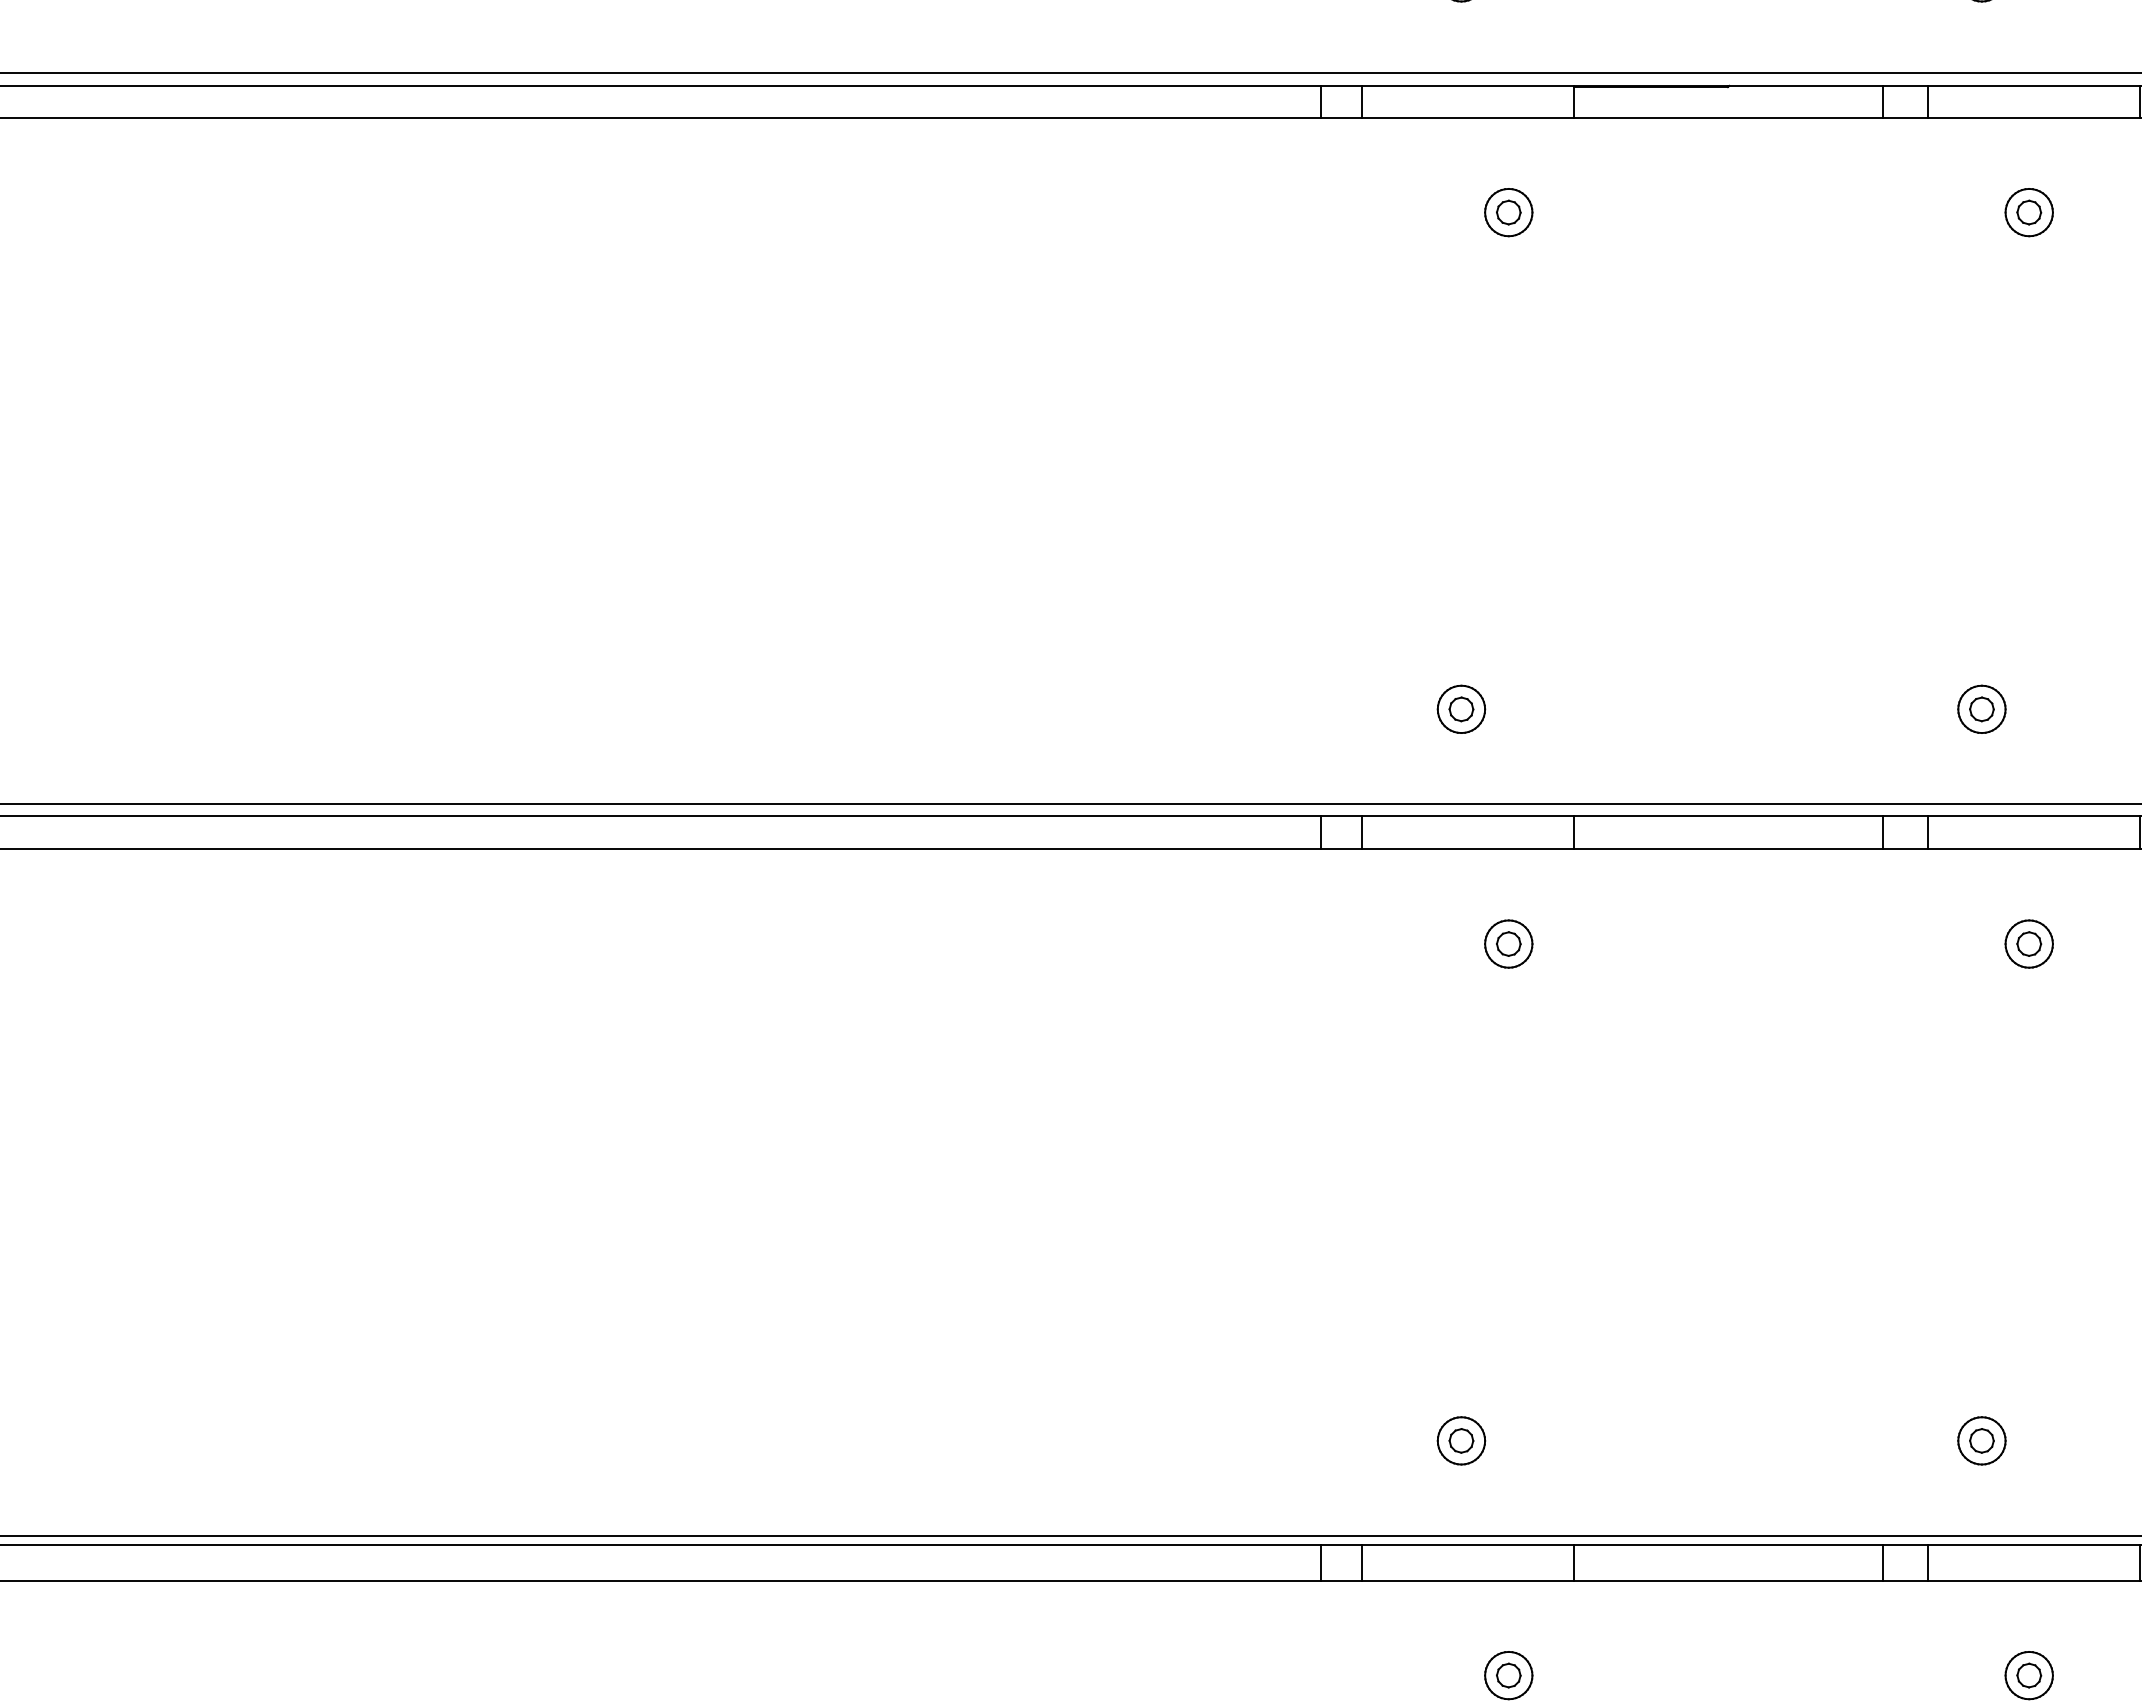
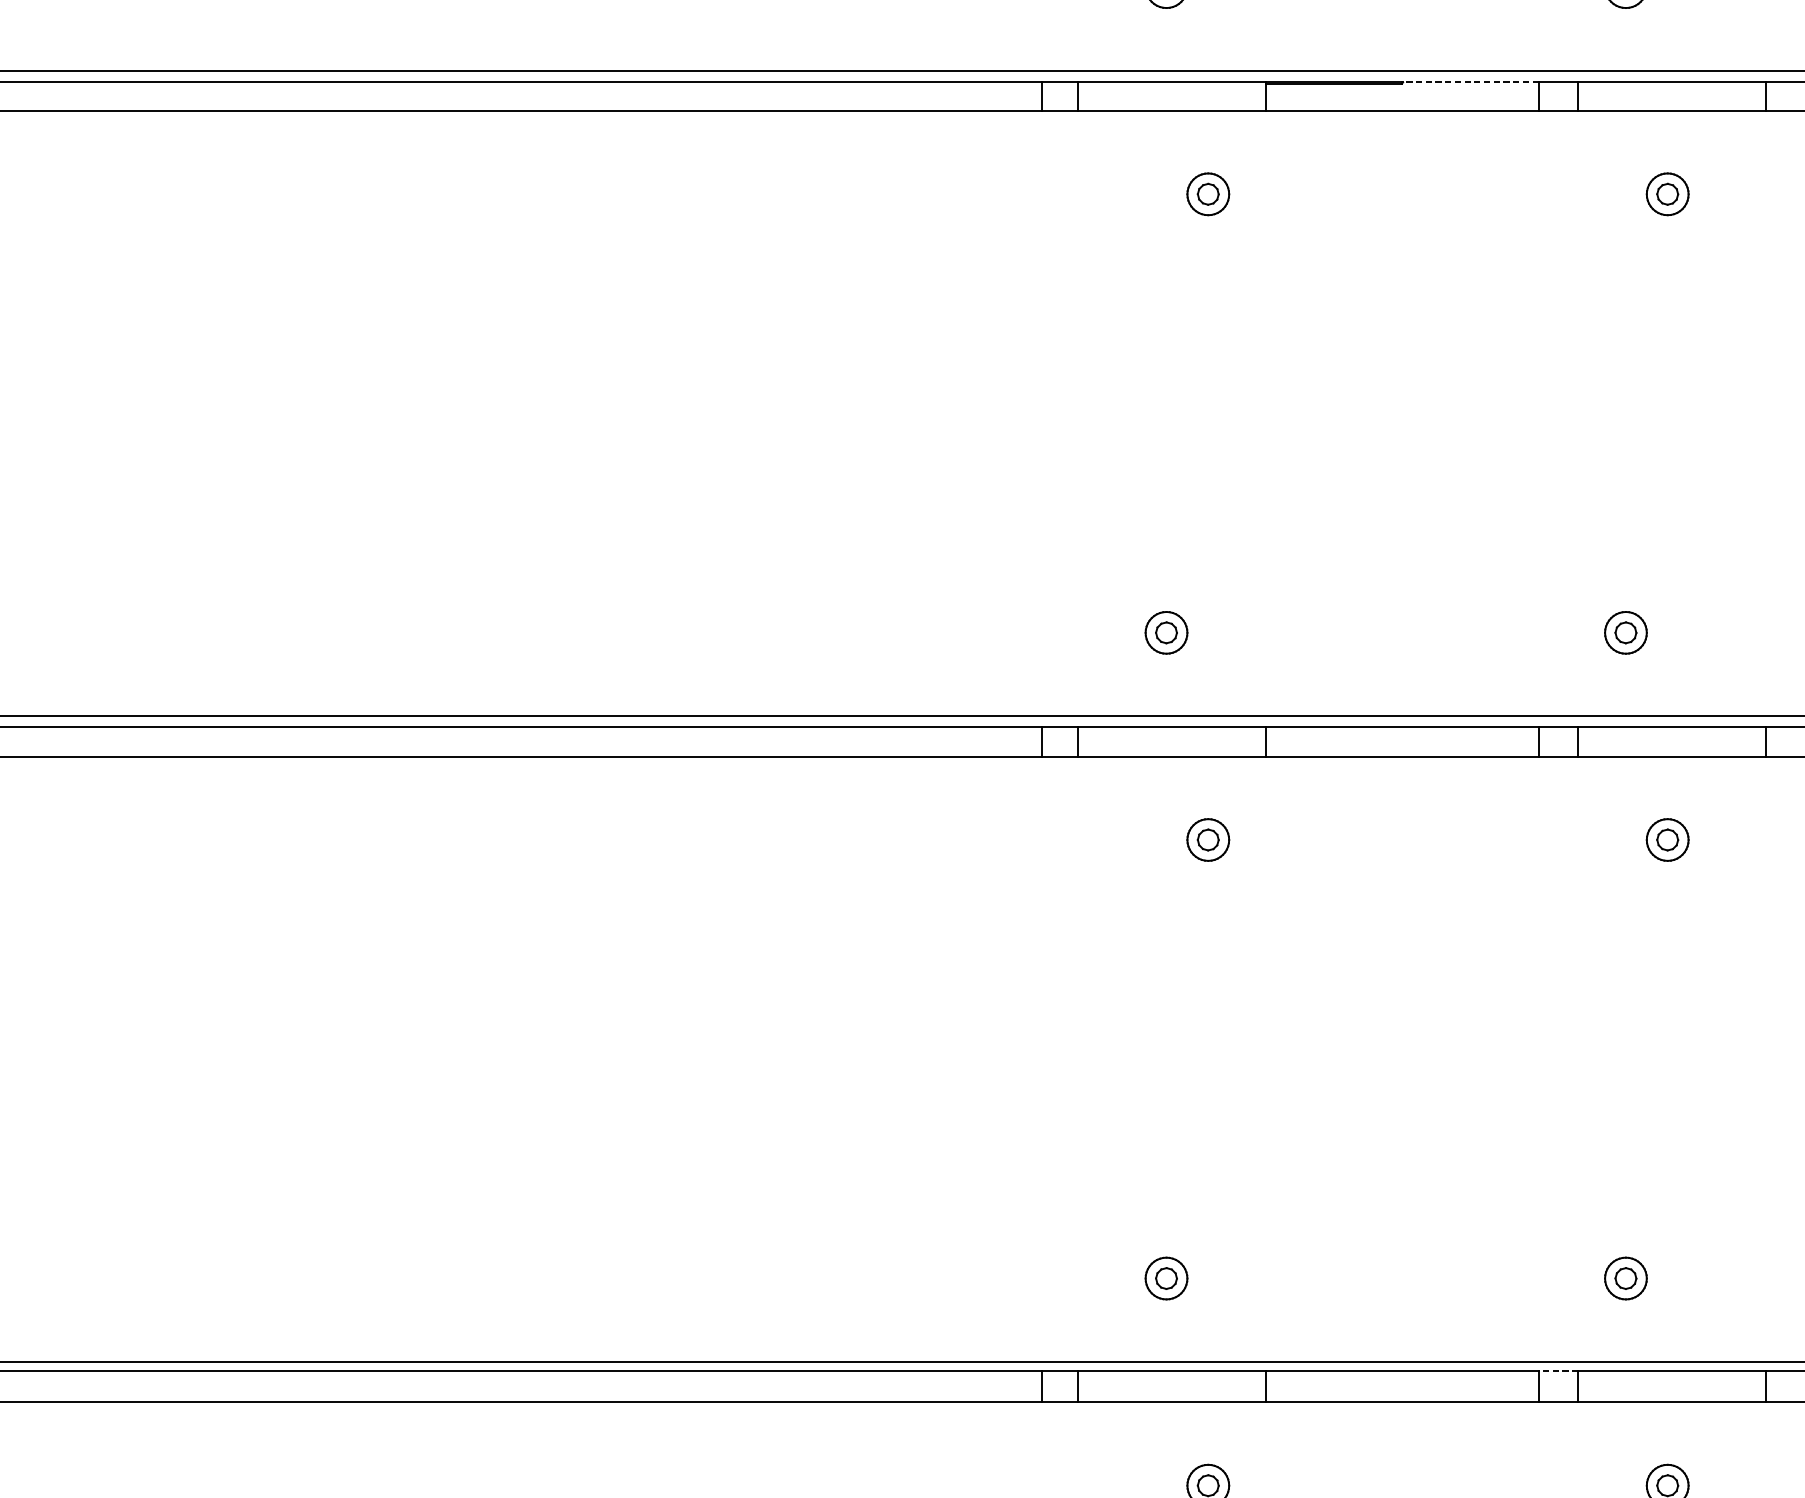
line: (1806, 85) -> (1471, 82), solid -> dashed
line: (1904, 1545) -> (1557, 1370), solid -> dashed

